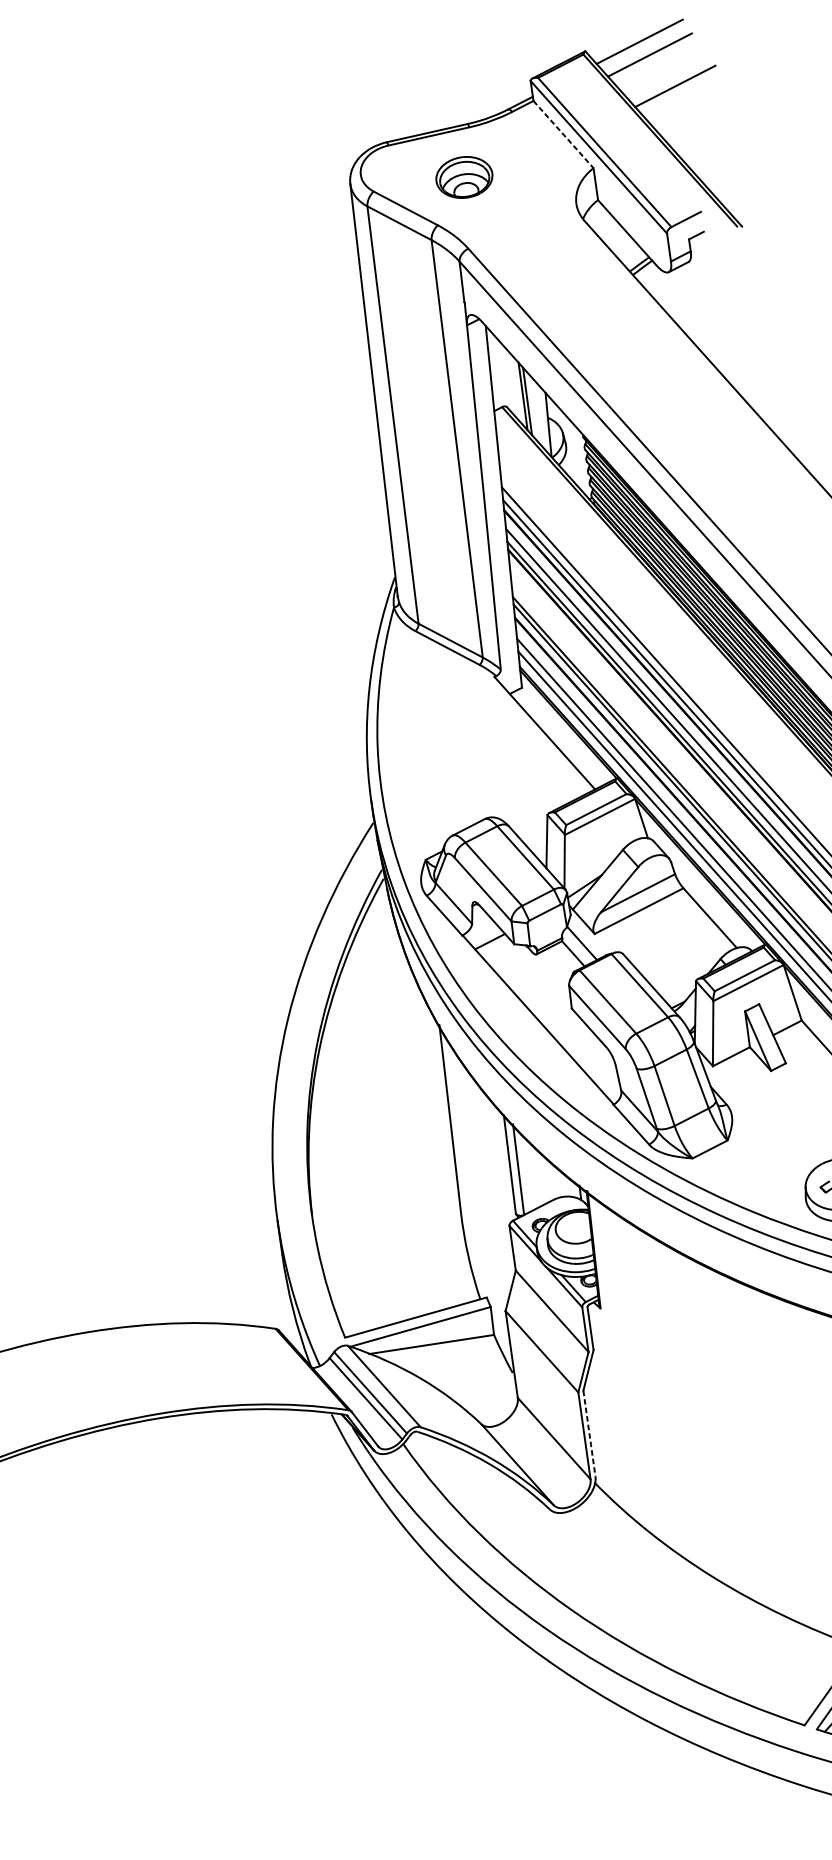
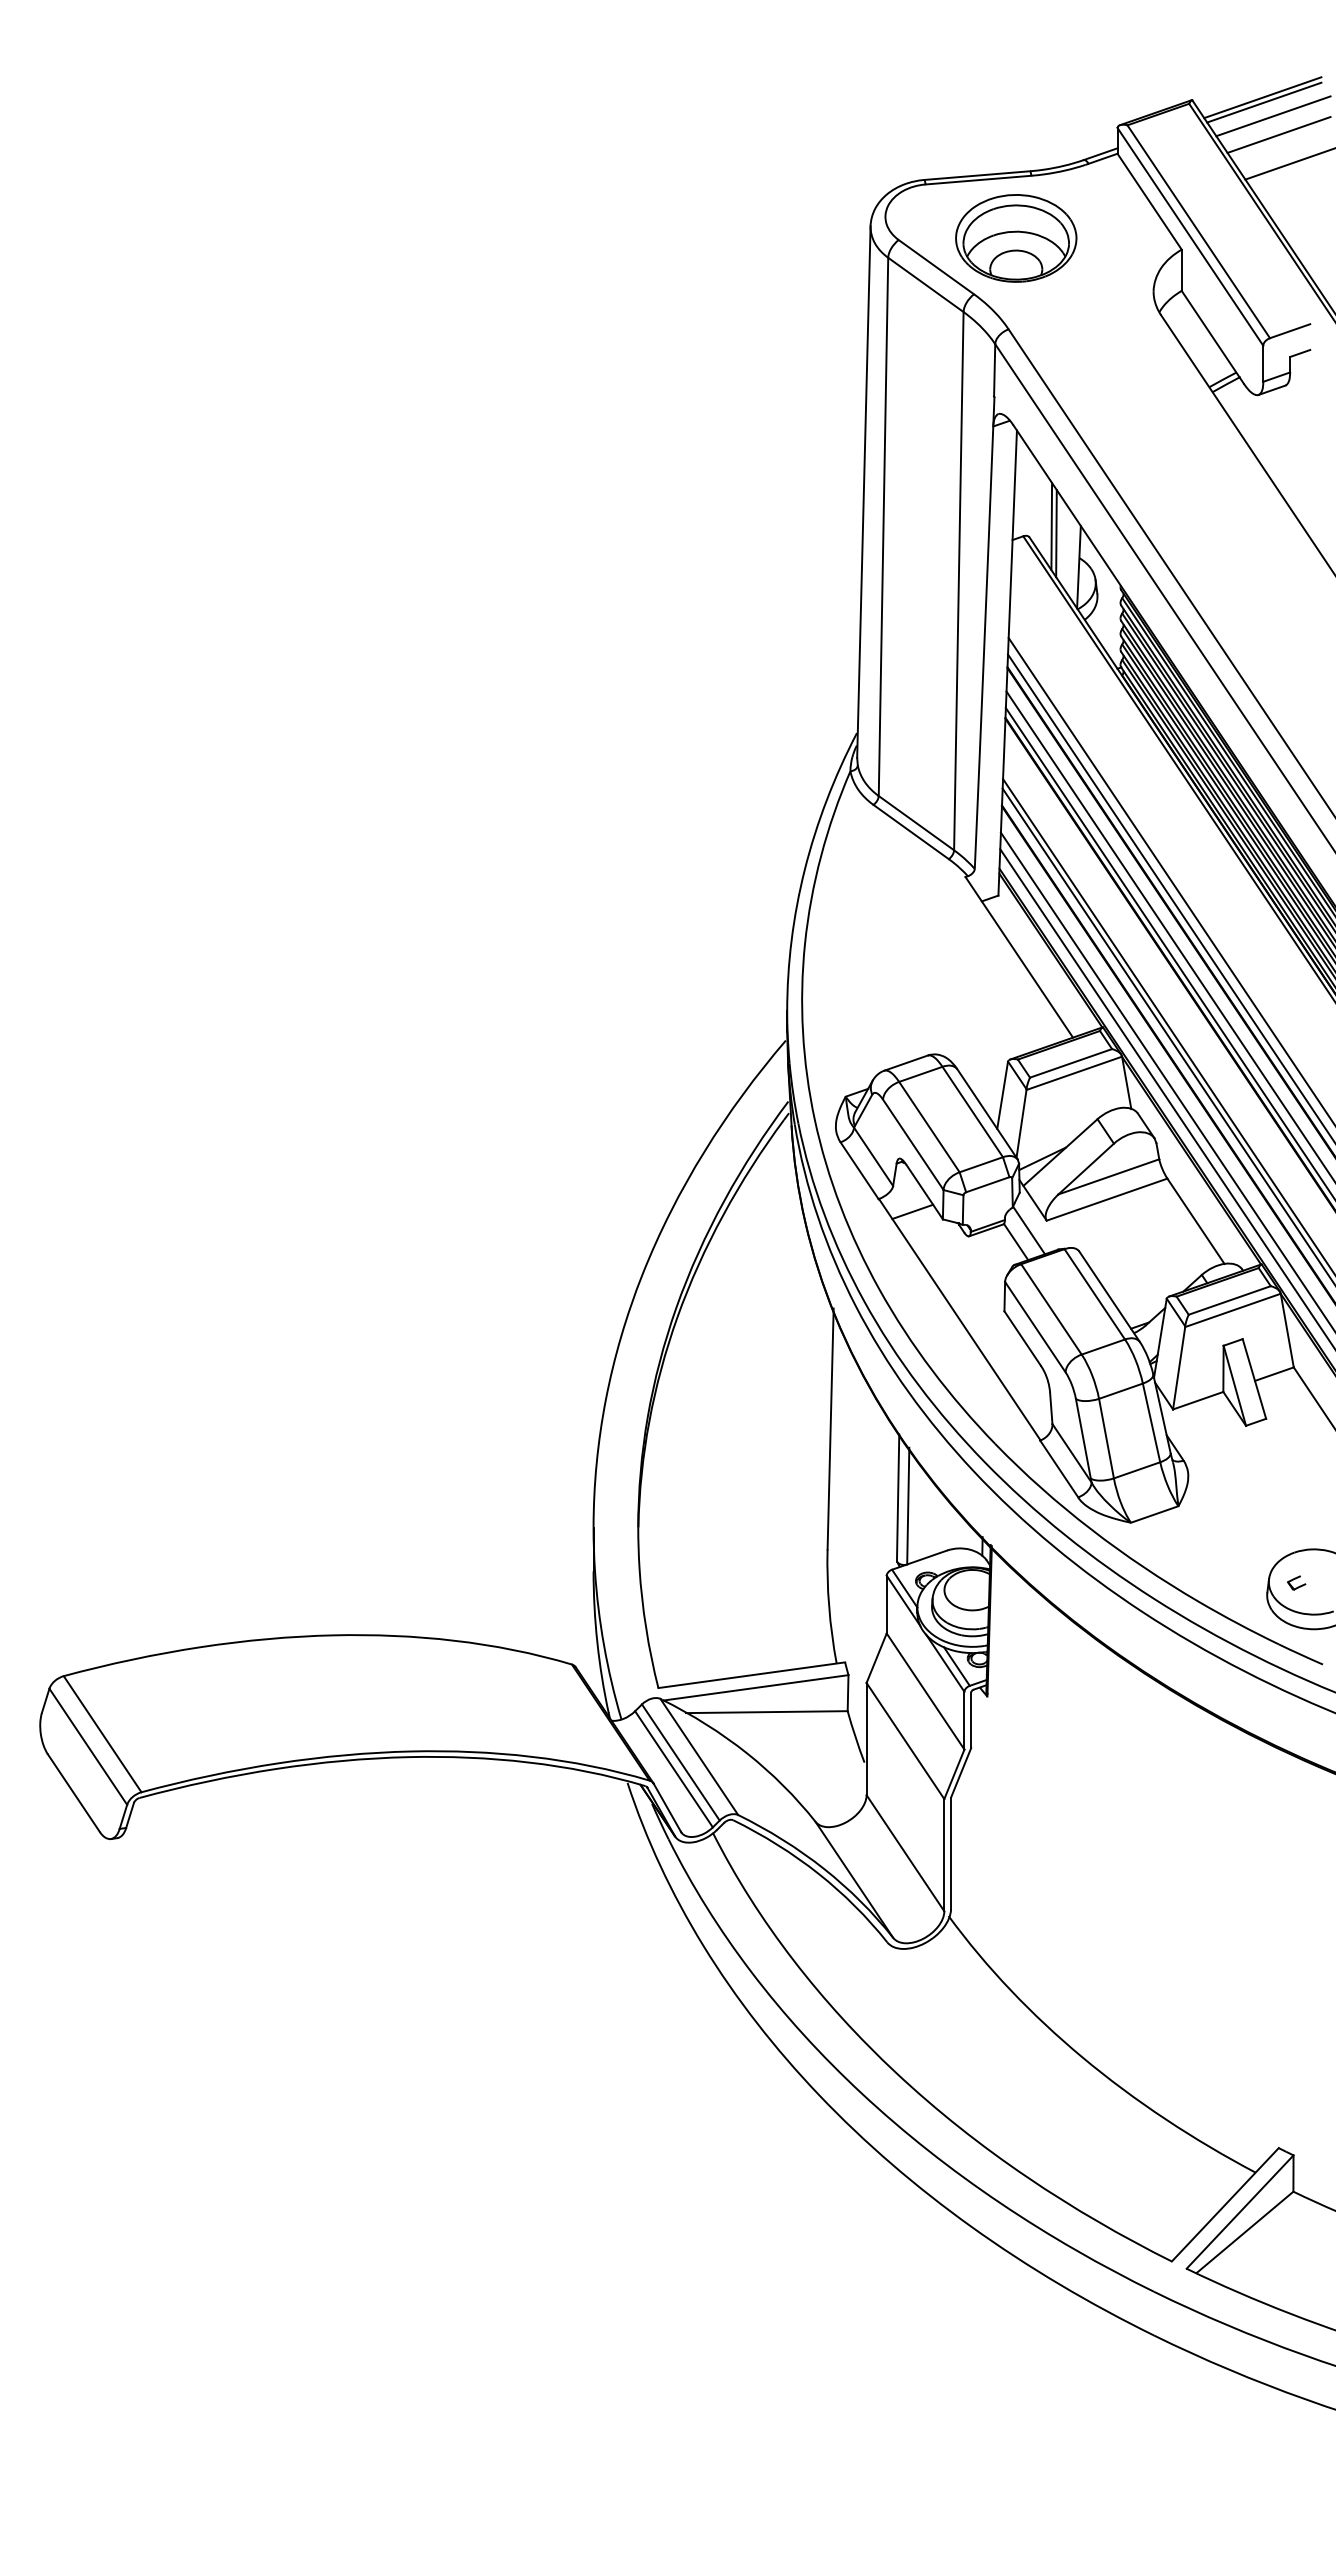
line: (641, 45) -> (1264, 102), added
line: (655, 68) -> (1278, 134), added
line: (563, 134) -> (1149, 201), dashed -> solid
part: (464, 177) -> (1016, 238), size x1.67
line: (589, 1433) -> (951, 1853), dashed -> solid

